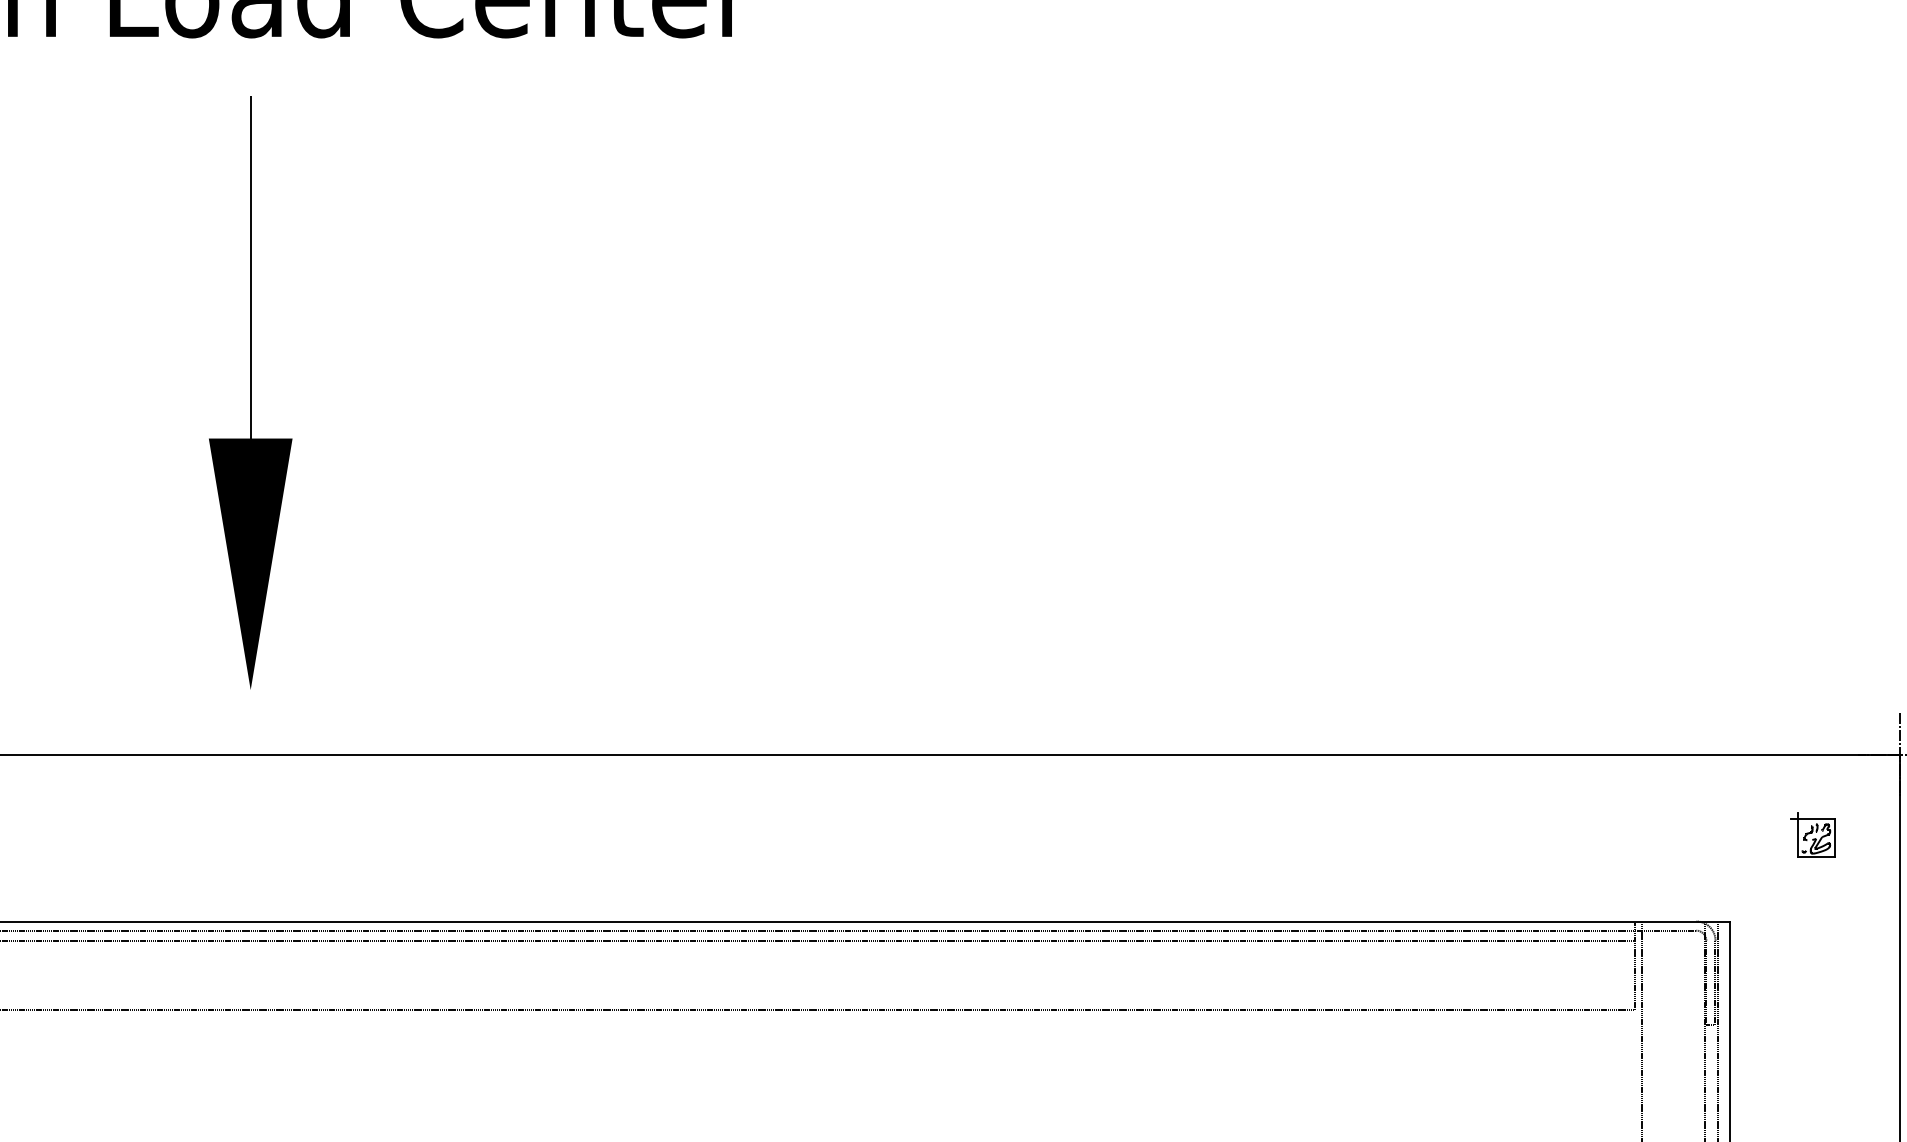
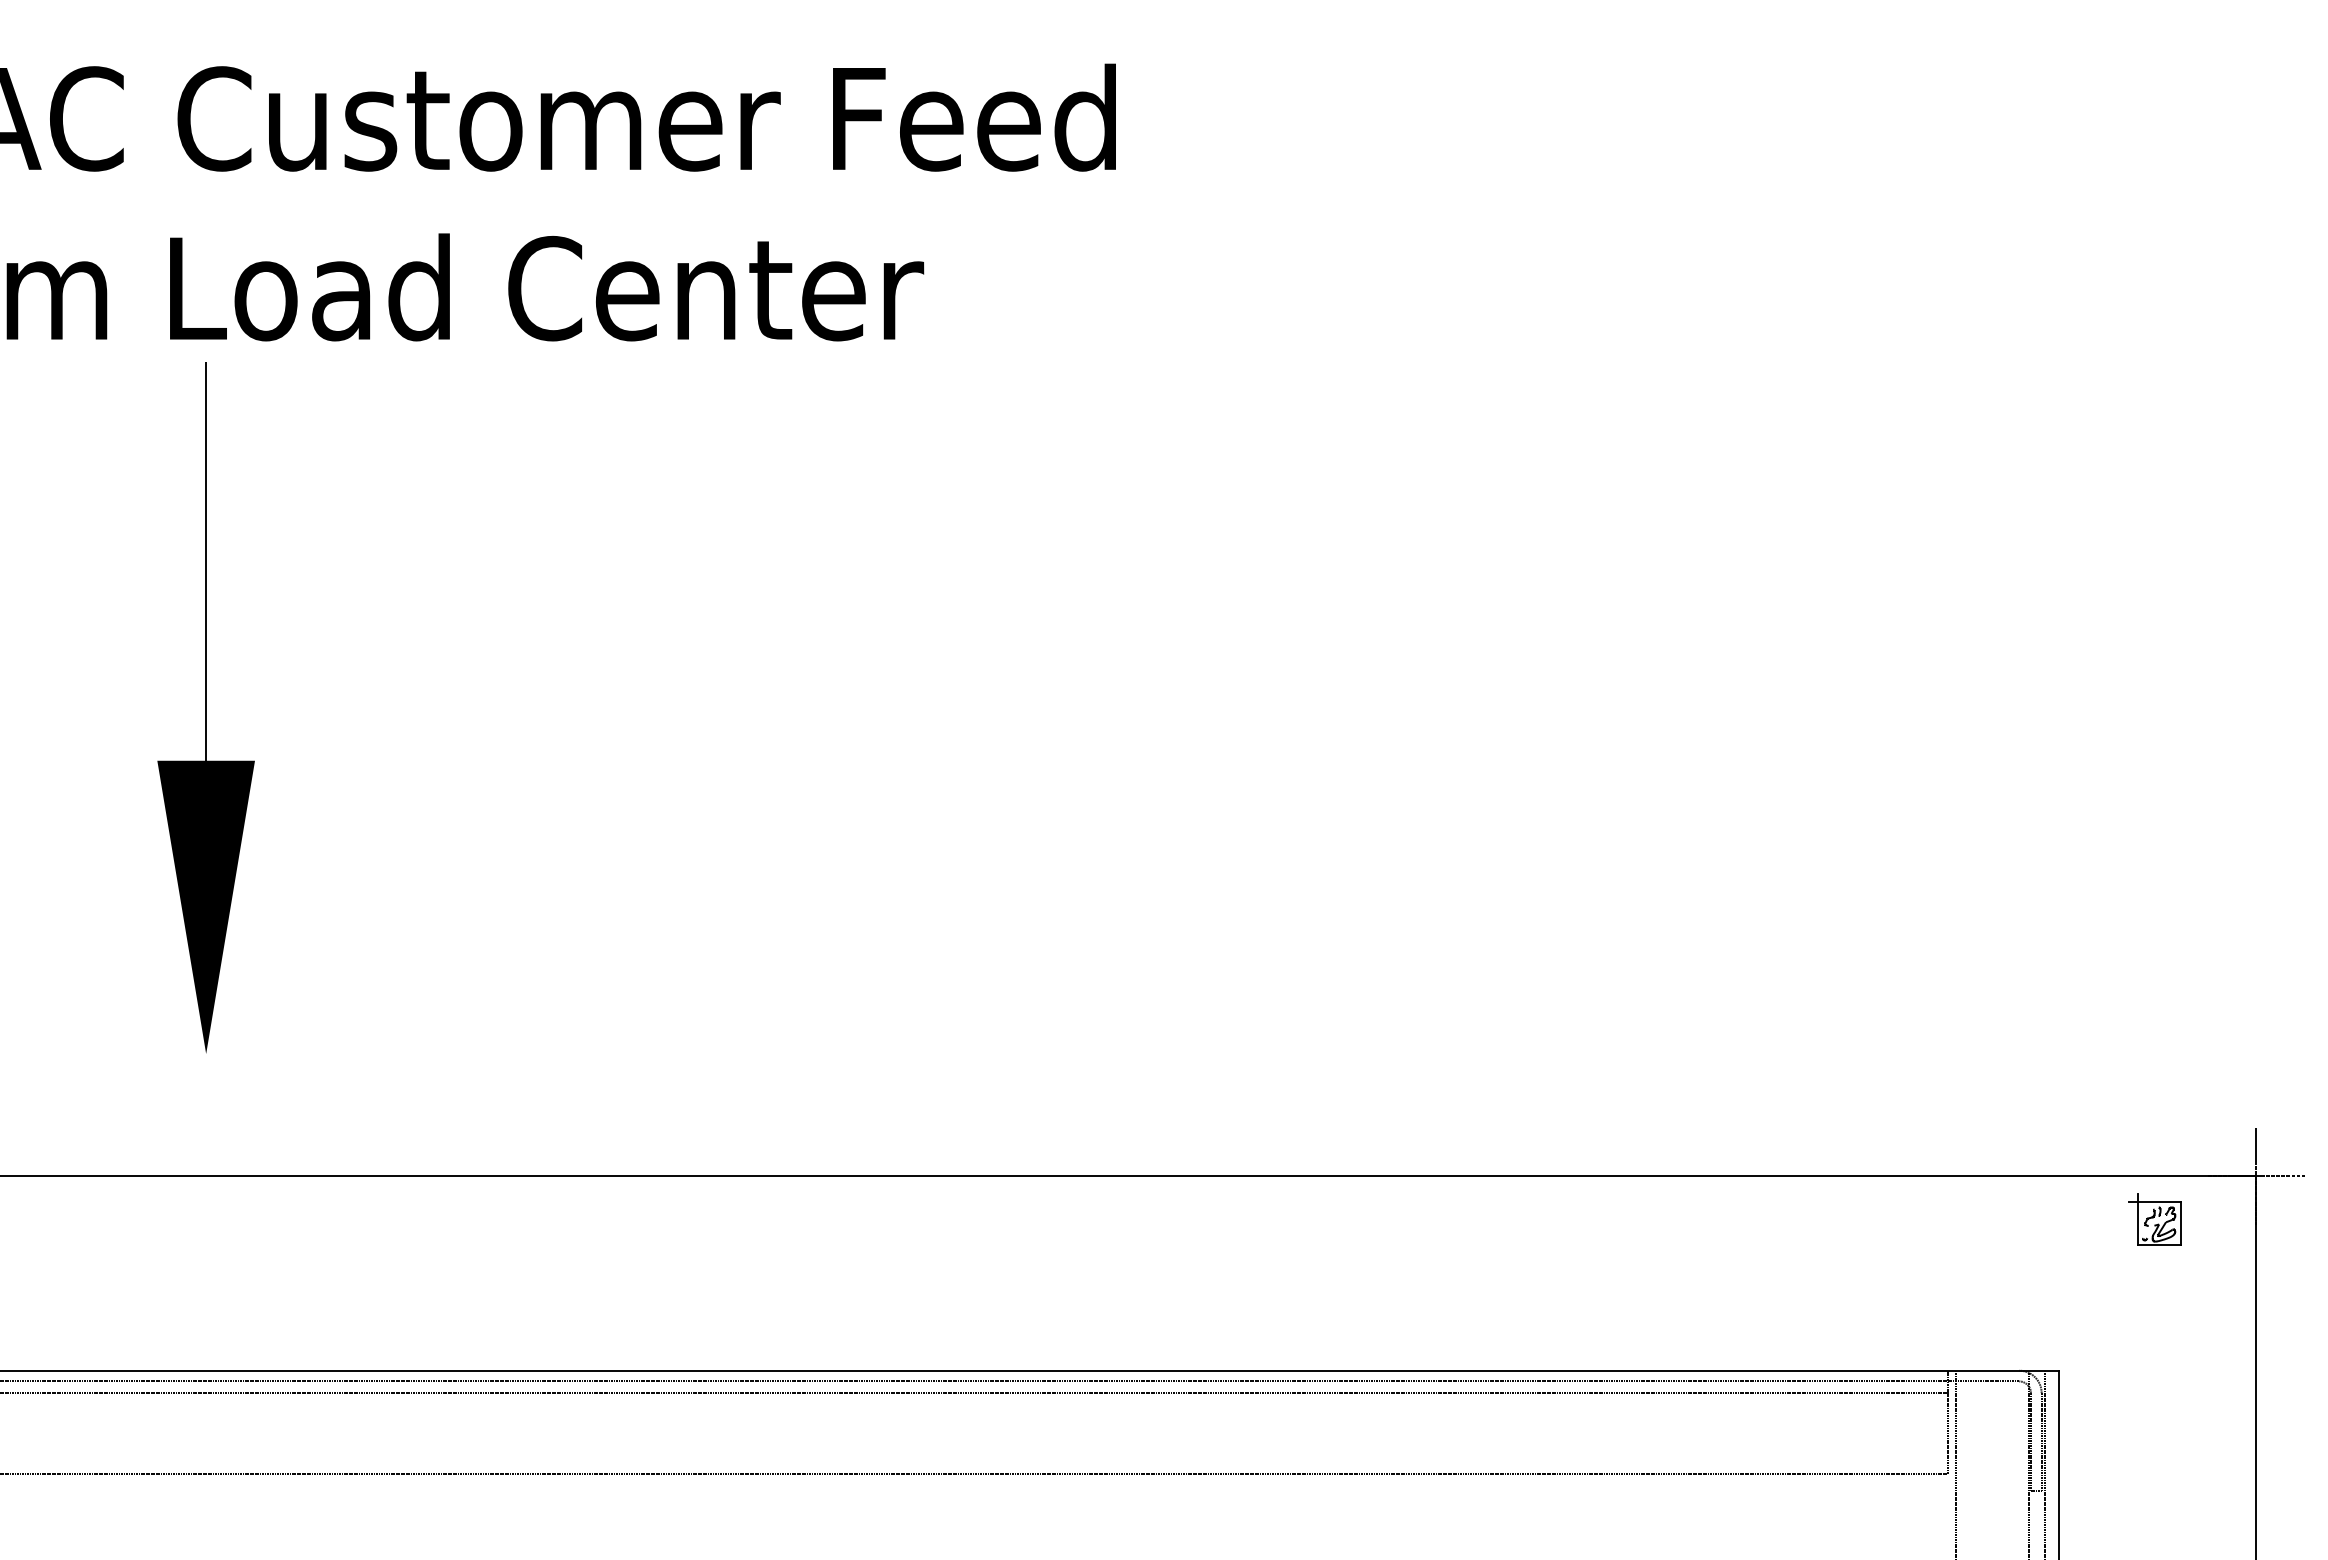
part: (250, 392) -> (205, 707), moved
part: (1812, 834) -> (2154, 1219), moved

